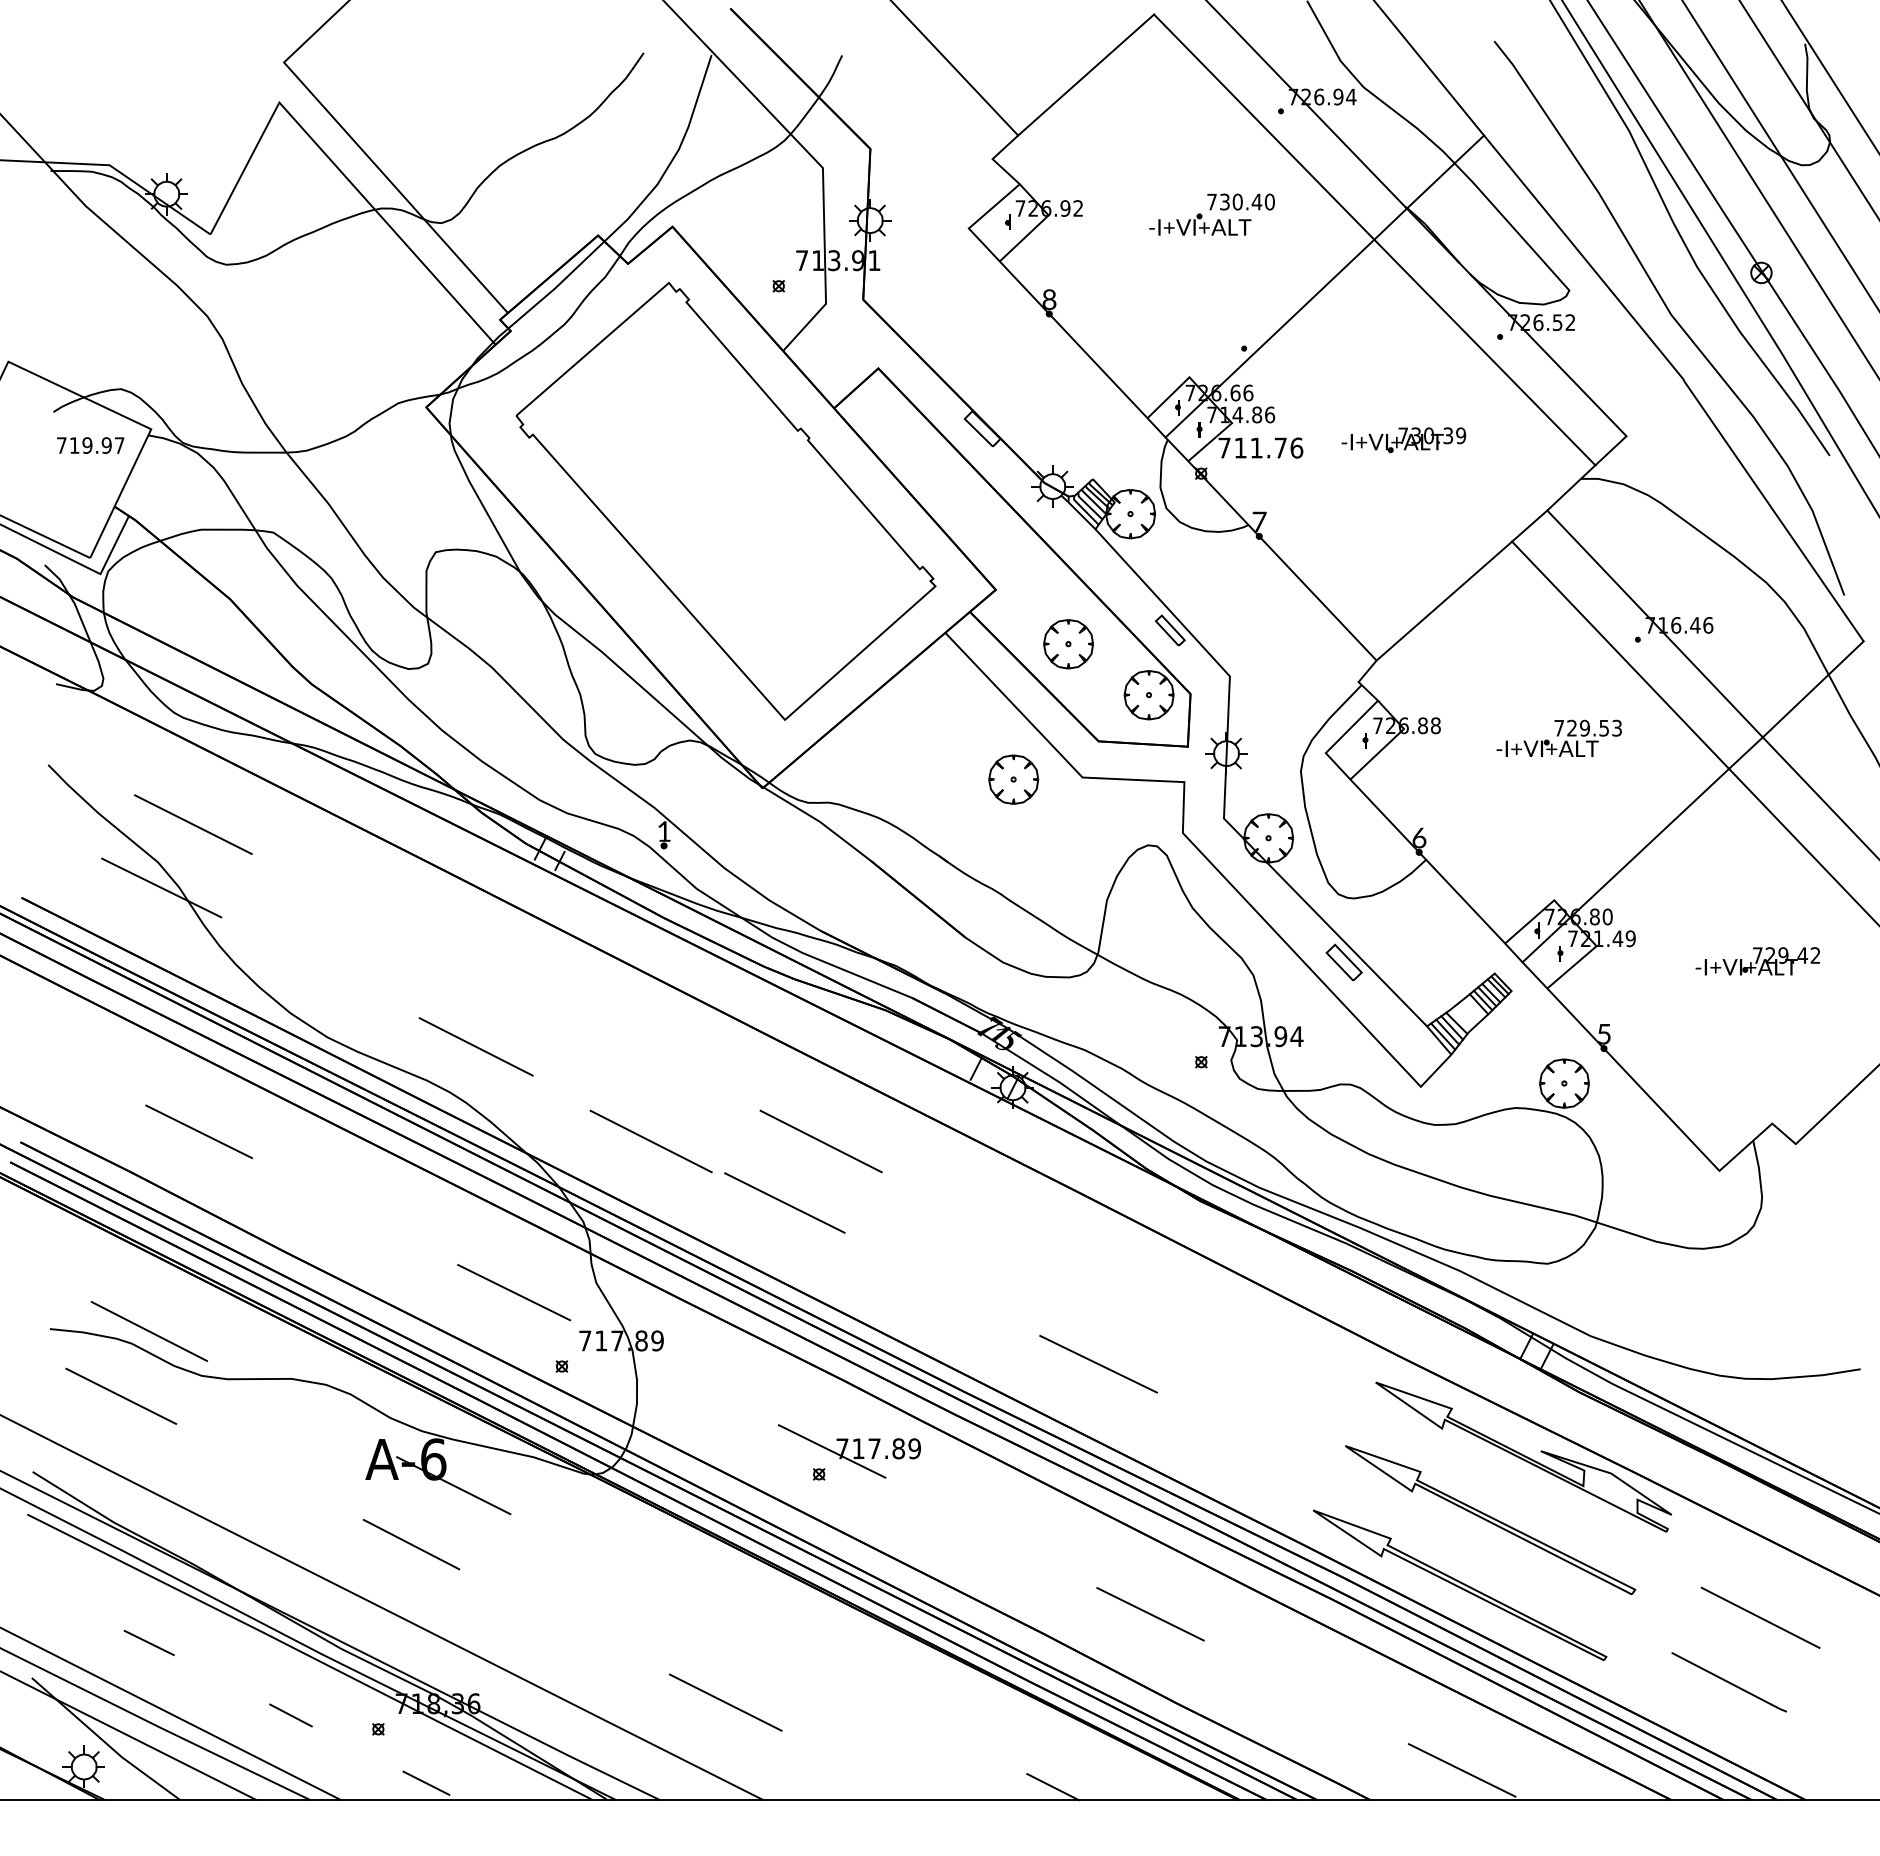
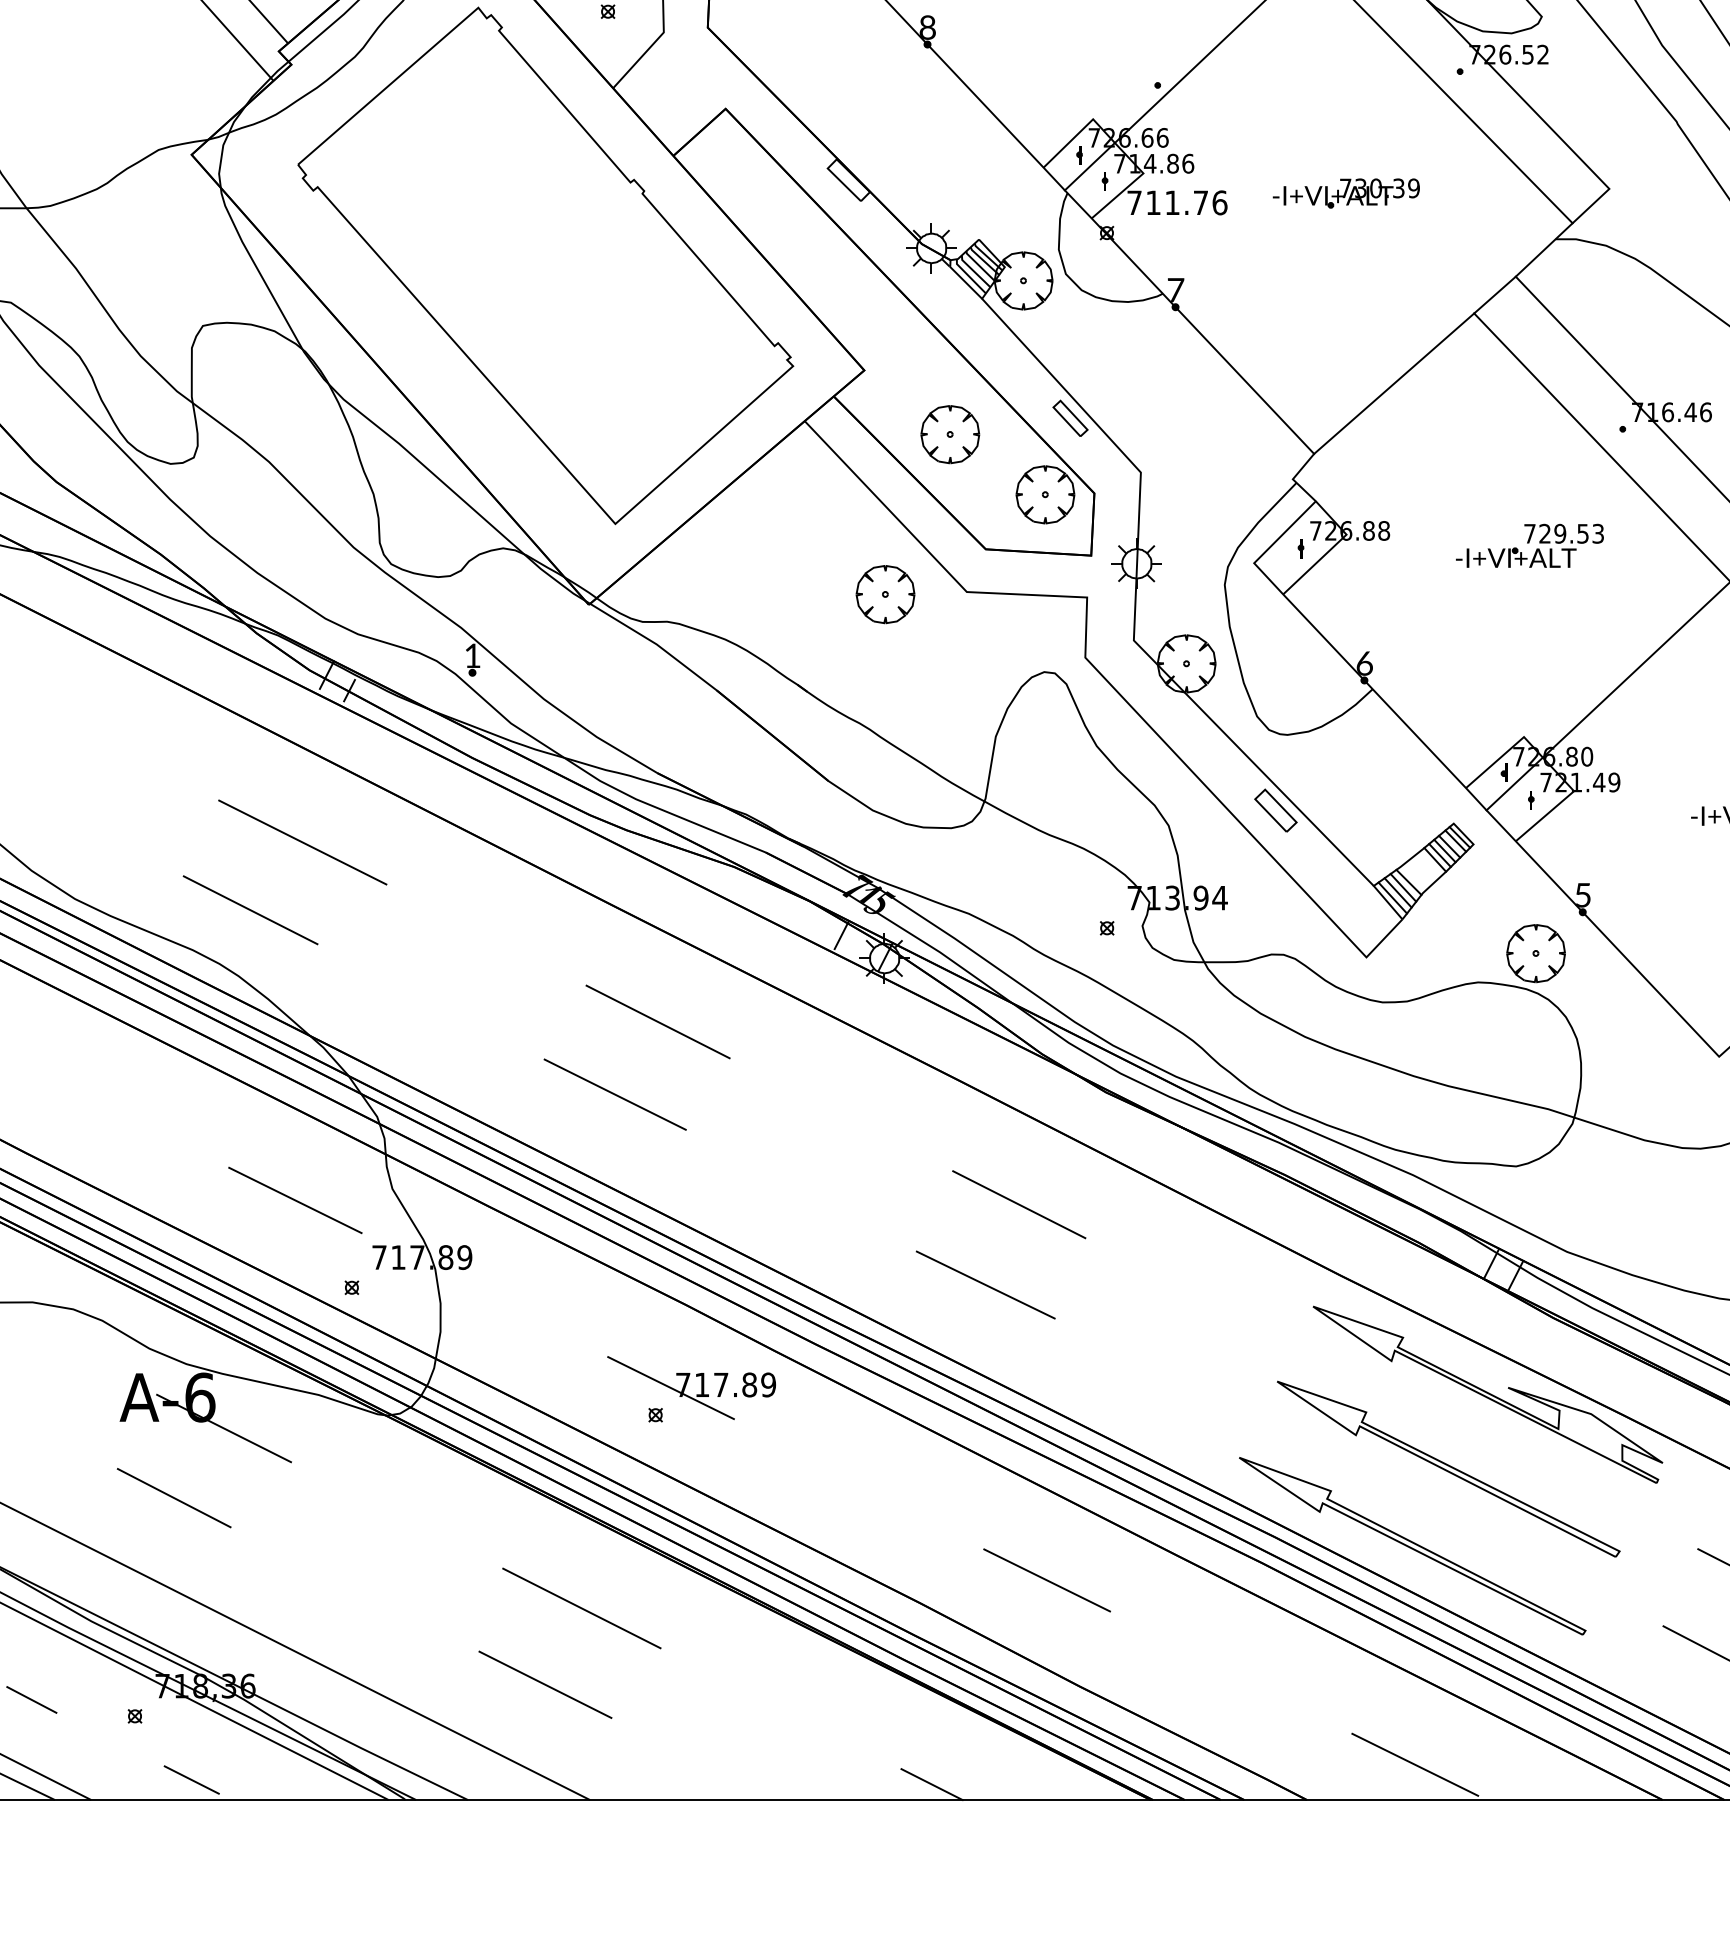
line: (520, 989) -> (302, 842), added
line: (650, 1141) -> (456, 1021), removed
line: (1126, 1295) -> (1018, 1203), added
line: (756, 1637) -> (581, 1607), added

